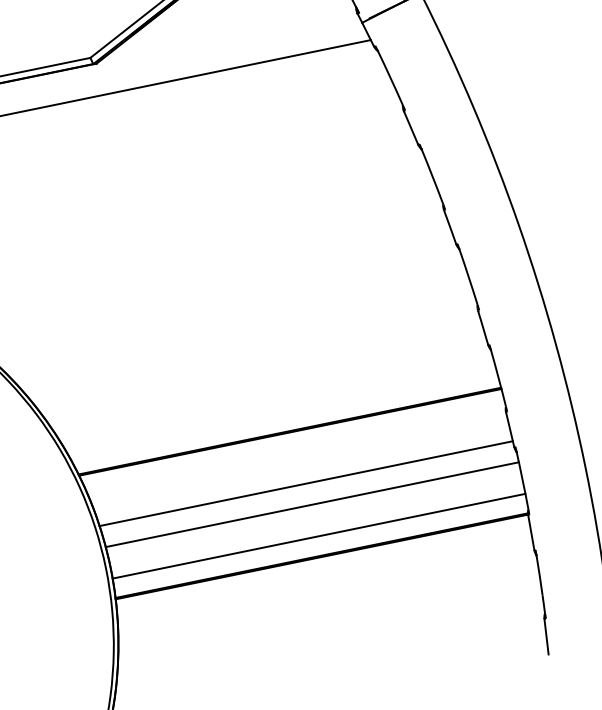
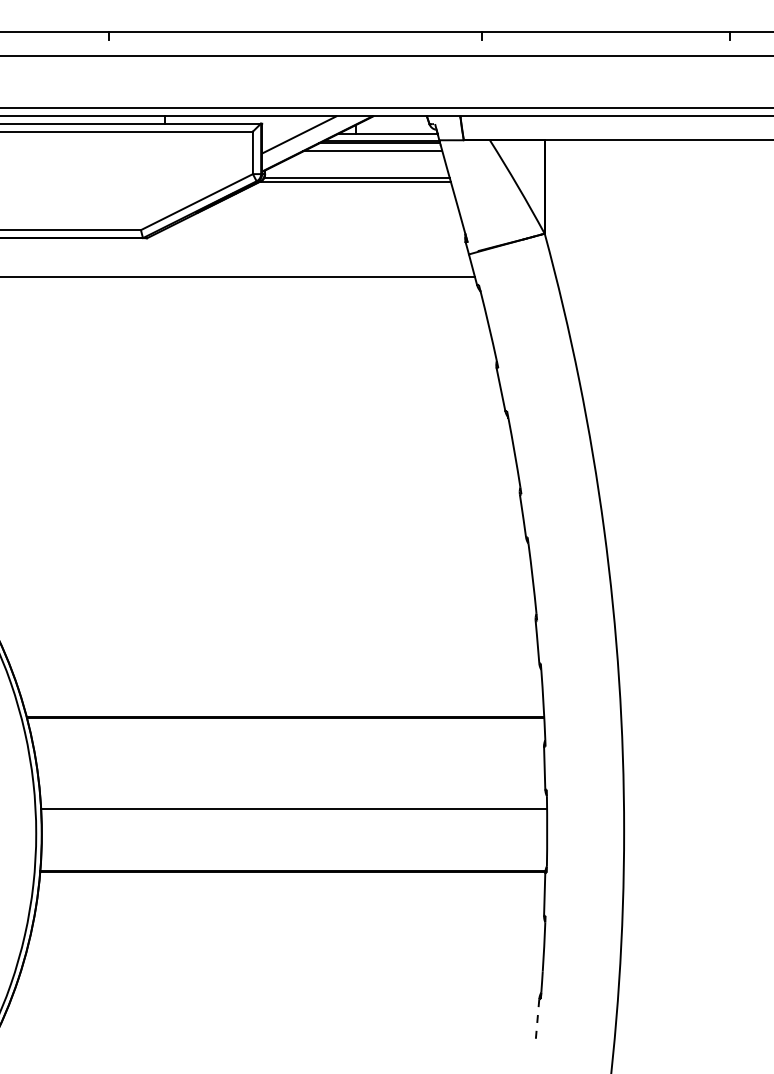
line: (305, 483) -> (291, 782), removed
line: (319, 536) -> (294, 847), removed
line: (546, 636) -> (537, 1020), solid -> dashed

